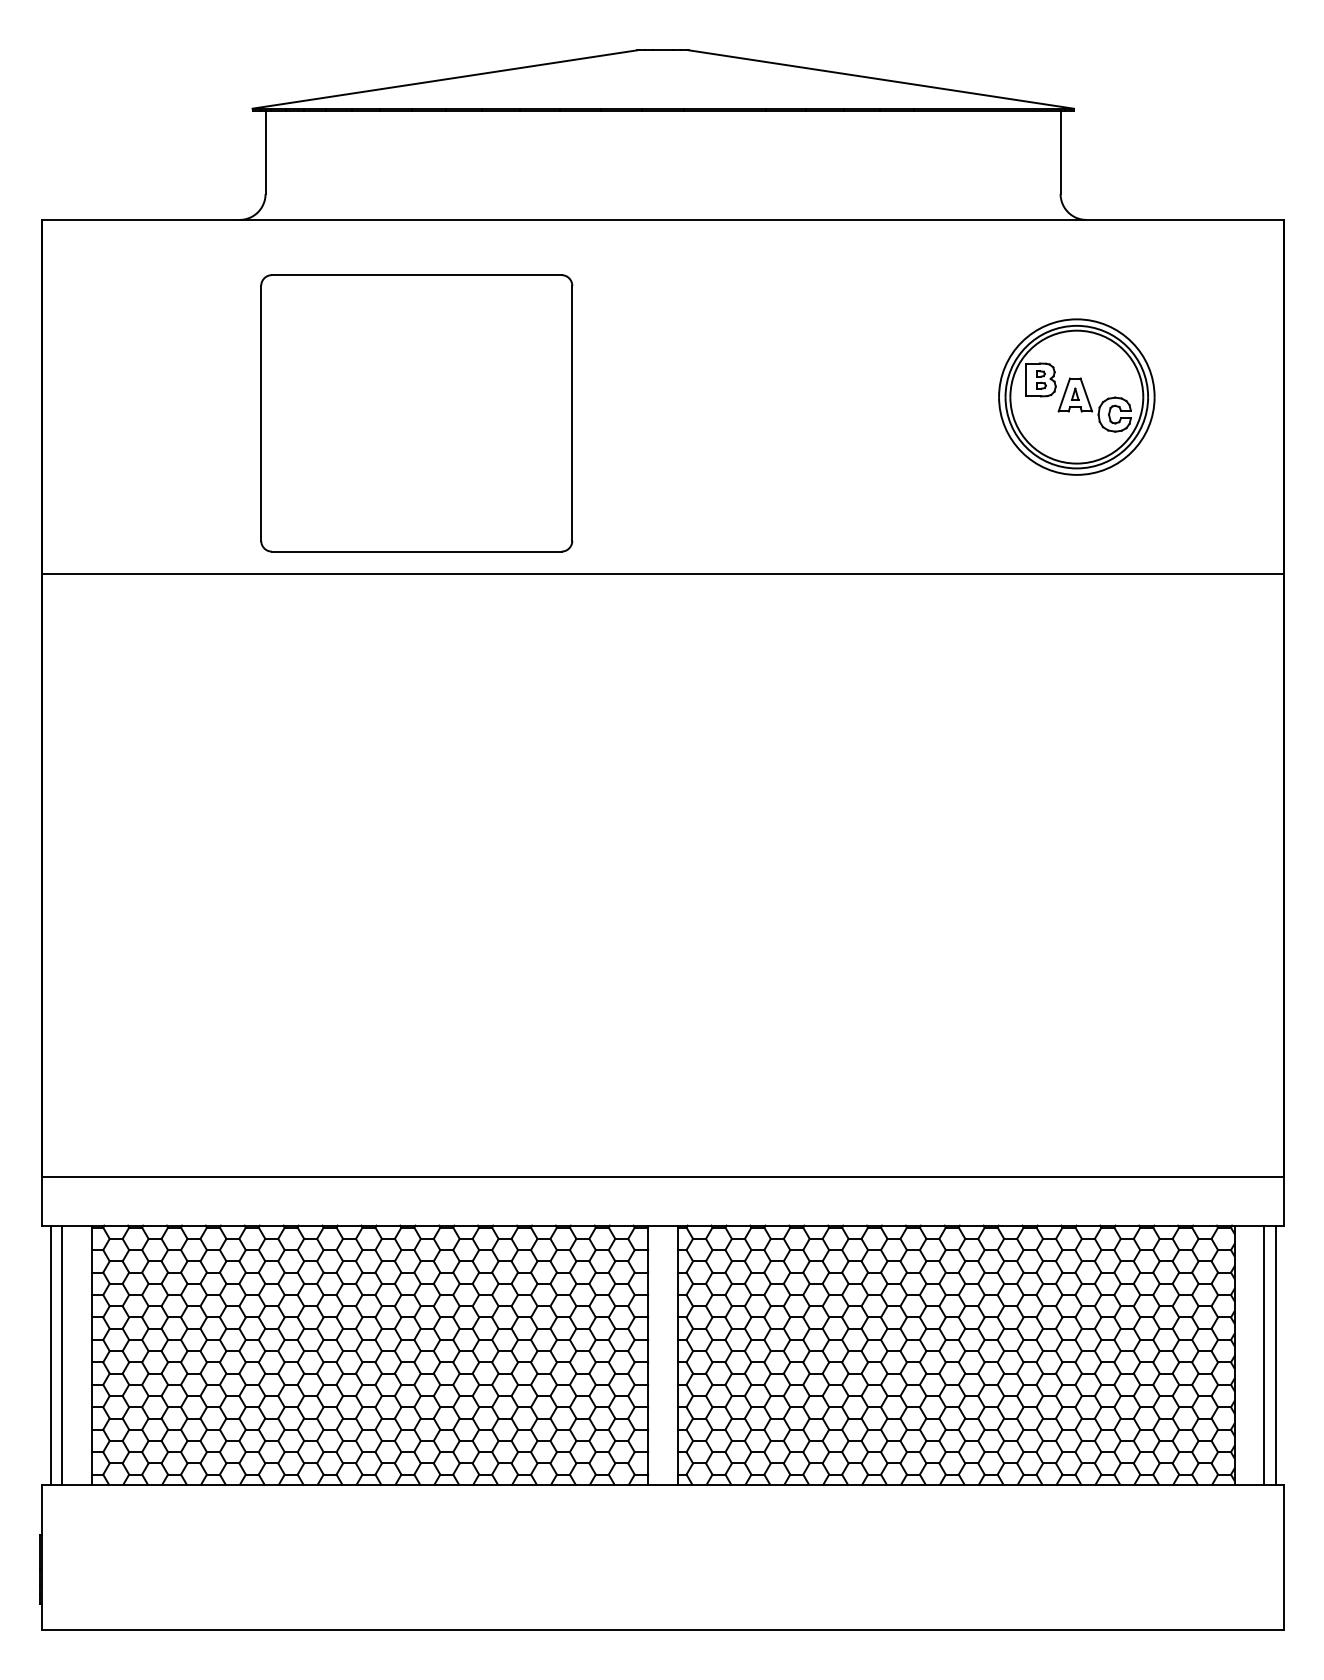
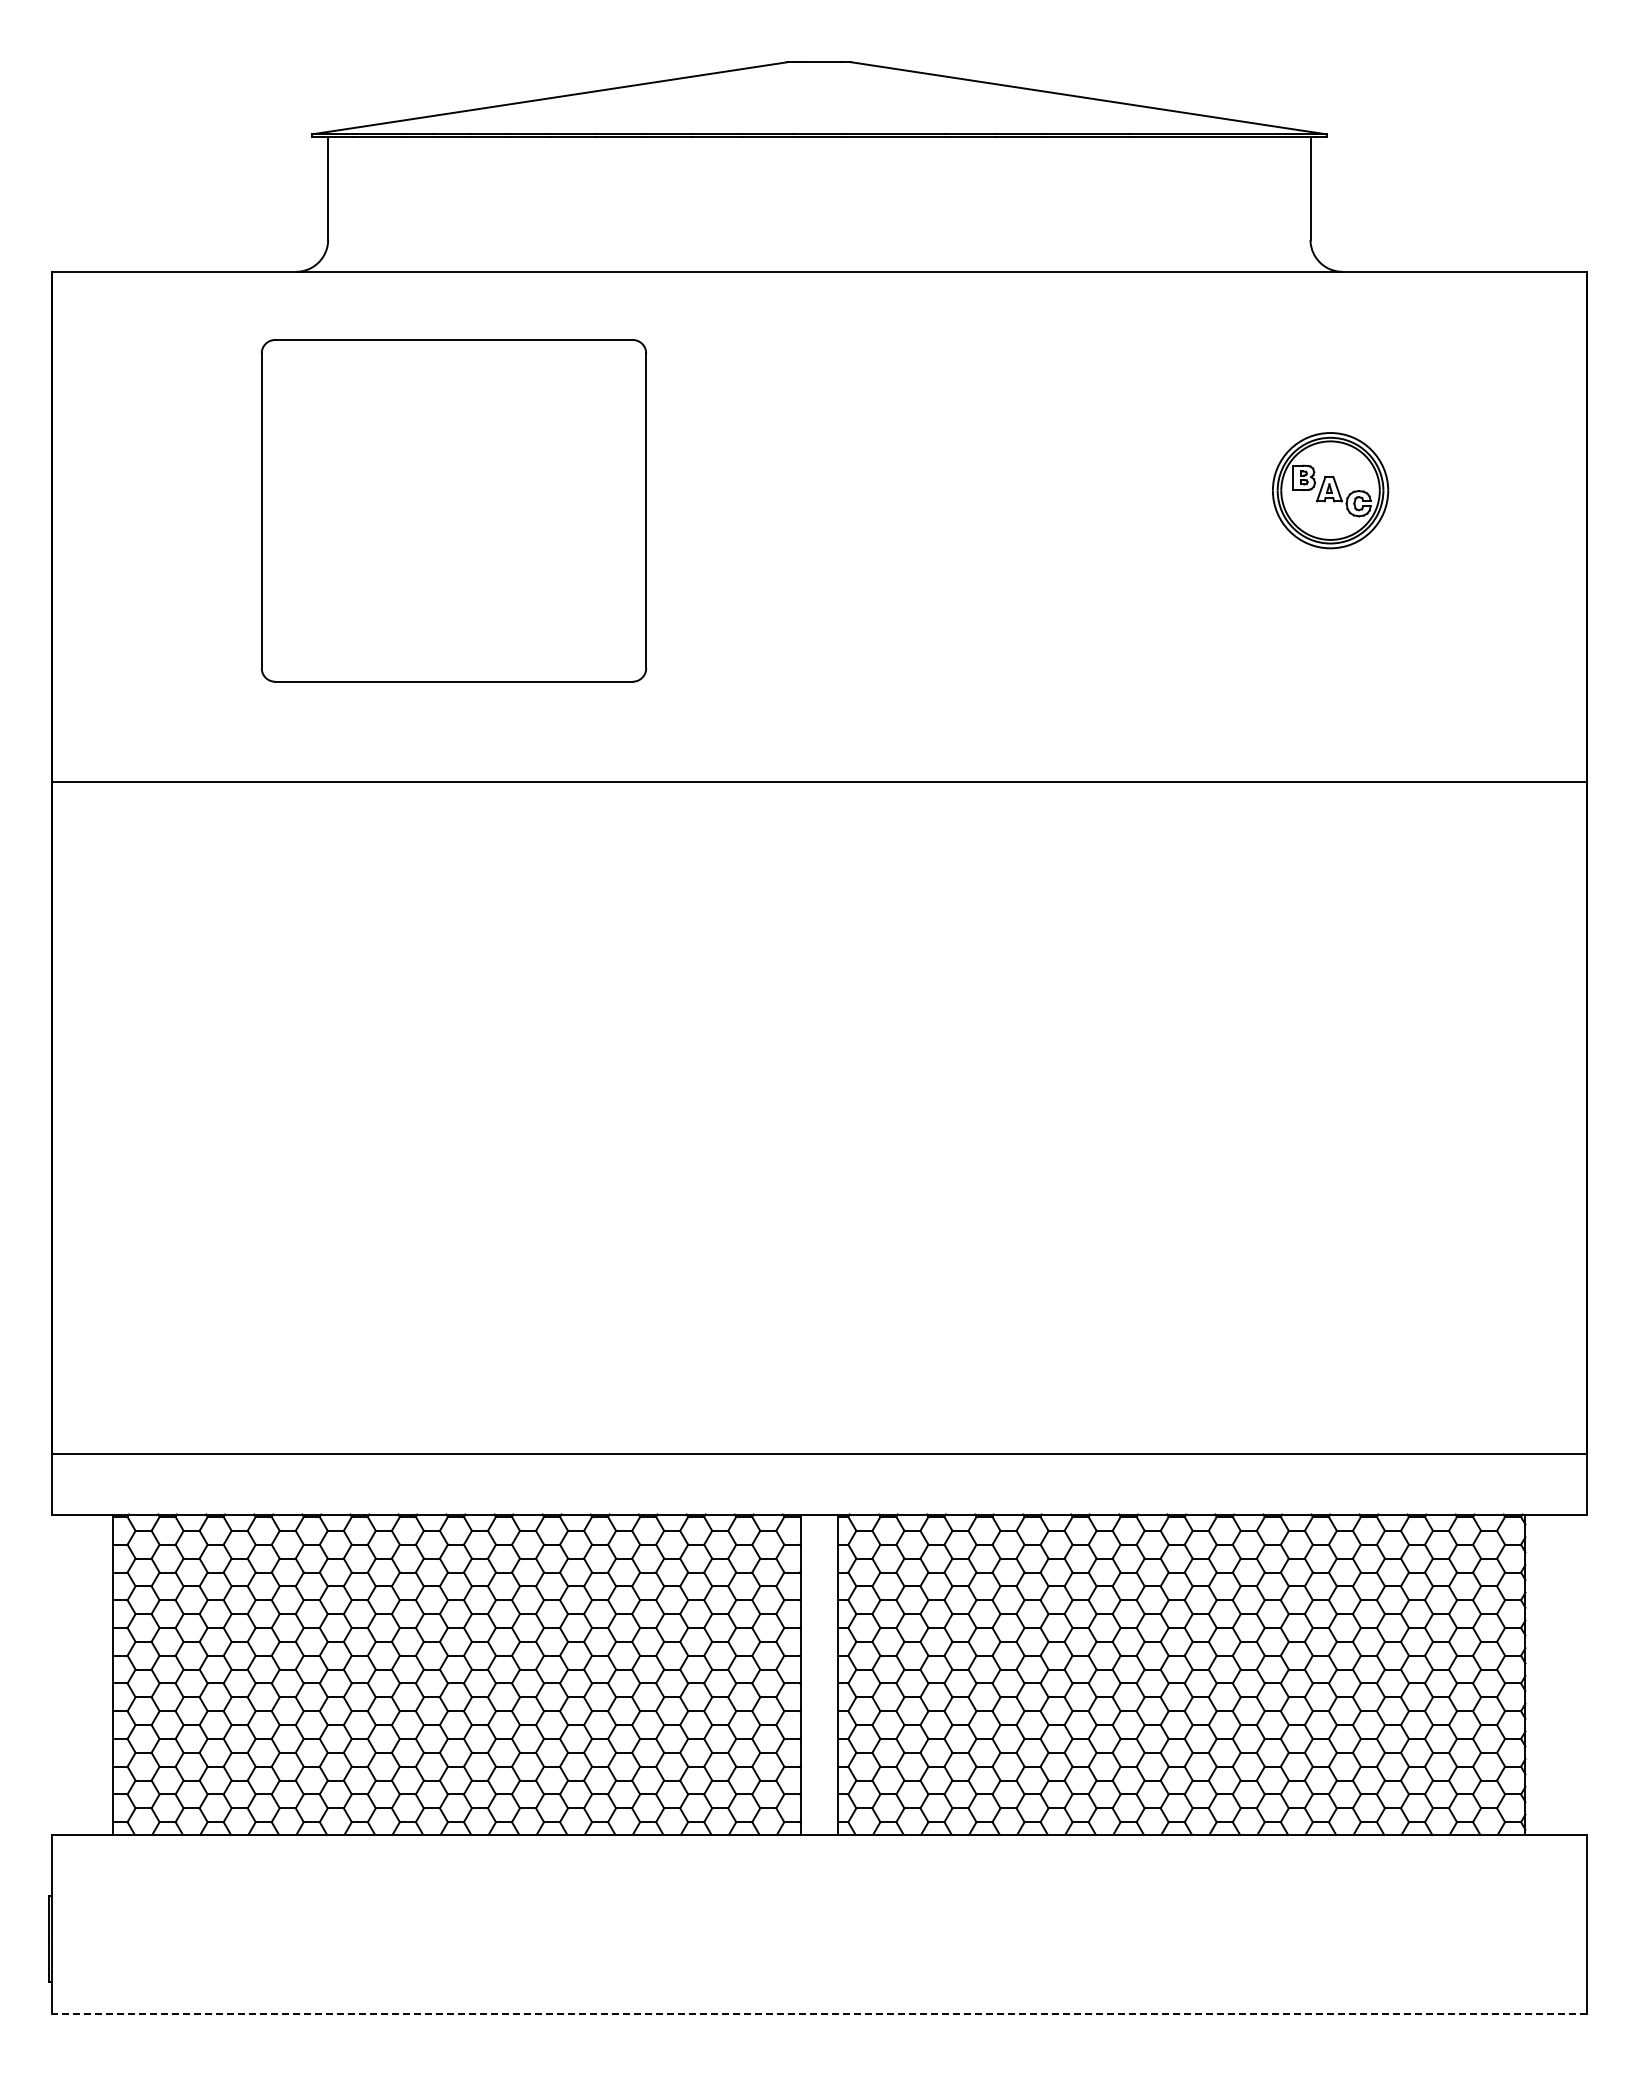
part: (1076, 396) -> (1330, 490), size x0.6
part: (416, 413) -> (453, 510), moved
line: (662, 574) -> (818, 781), moved
line: (50, 1355) -> (62, 1674), removed
line: (62, 1355) -> (77, 1674), removed
line: (1263, 1355) -> (1561, 1674), removed
line: (1275, 1355) -> (1576, 1674), removed
line: (662, 1629) -> (818, 2013), solid -> dashed

